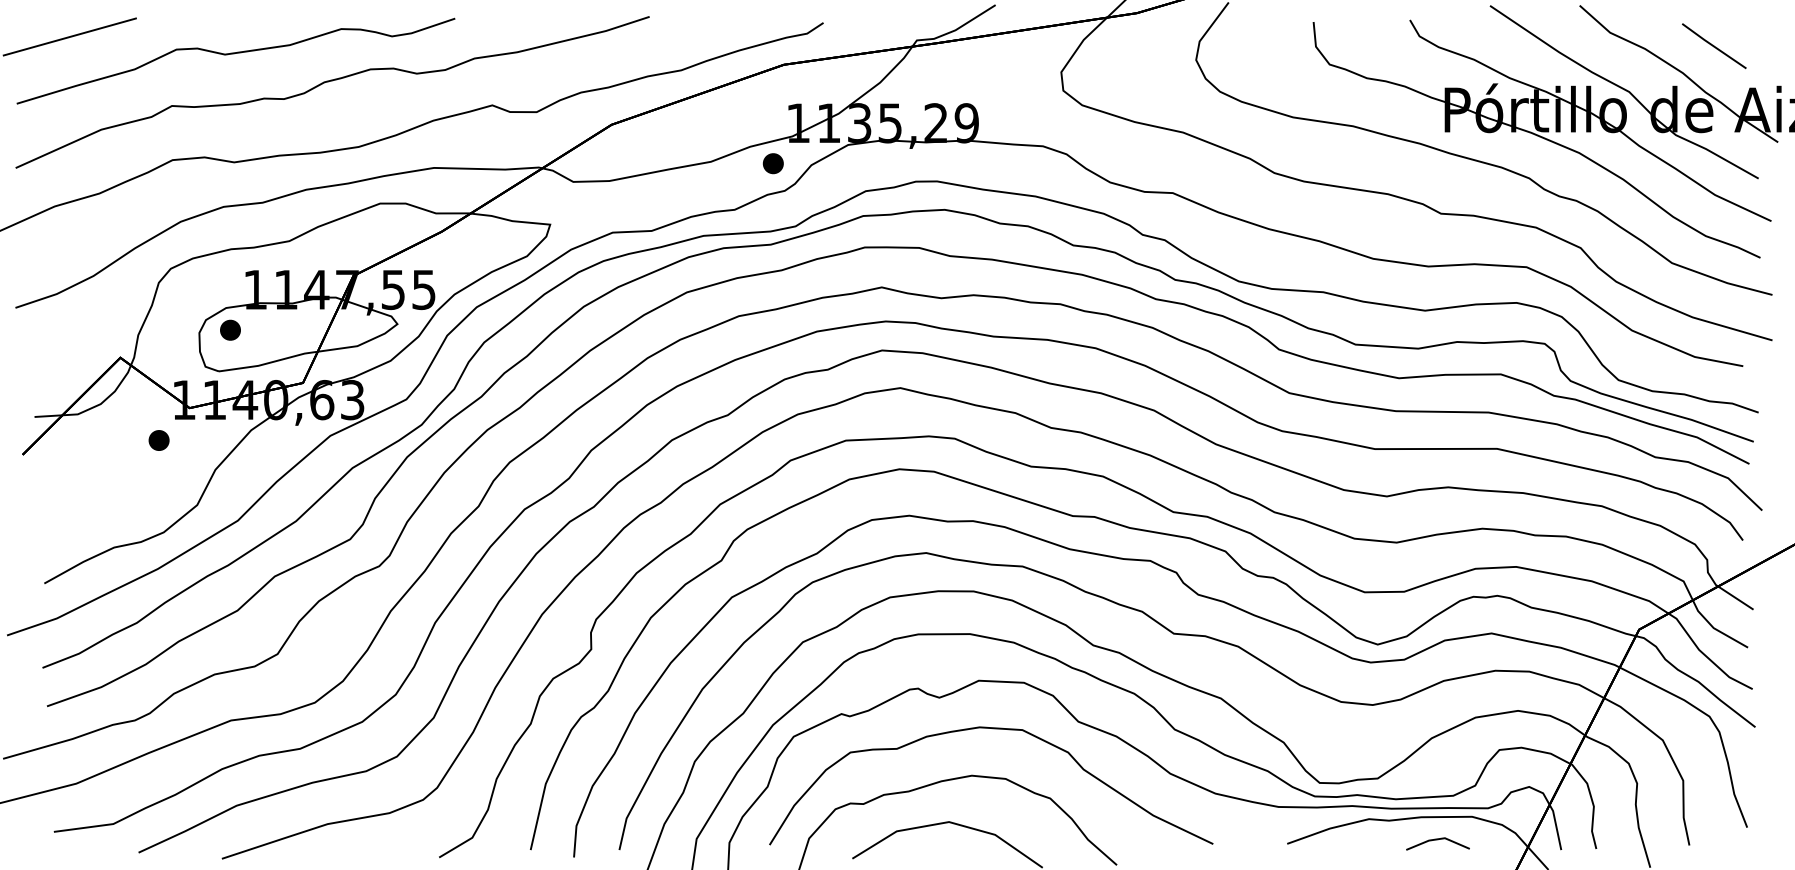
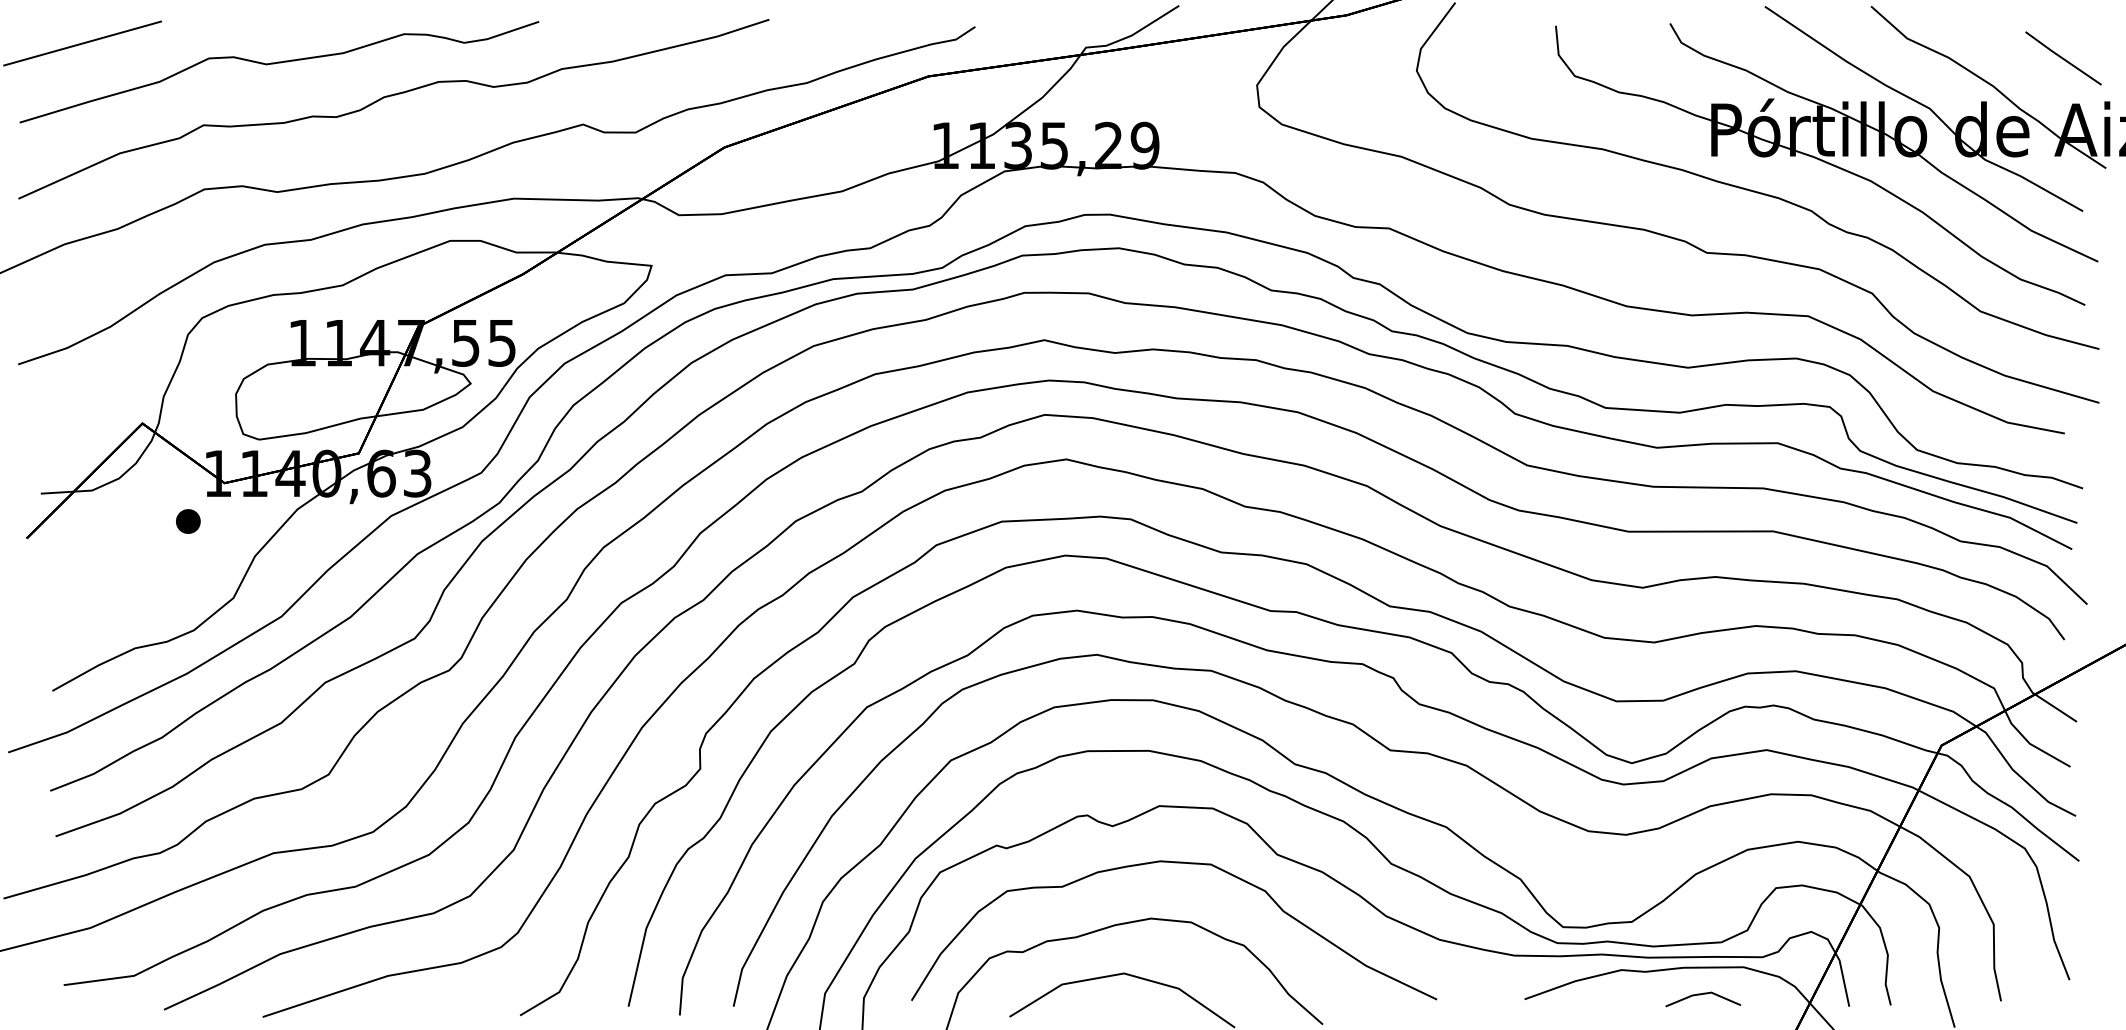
line: (1714, 46) -> (2063, 58), moved
part: (772, 163) -> (915, 193), removed
part: (230, 329) -> (272, 390), removed

